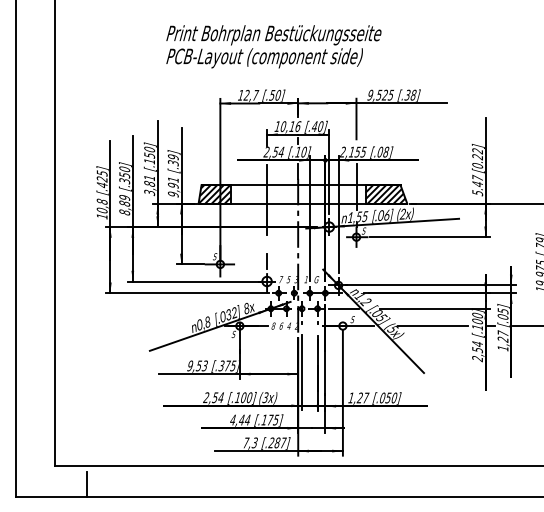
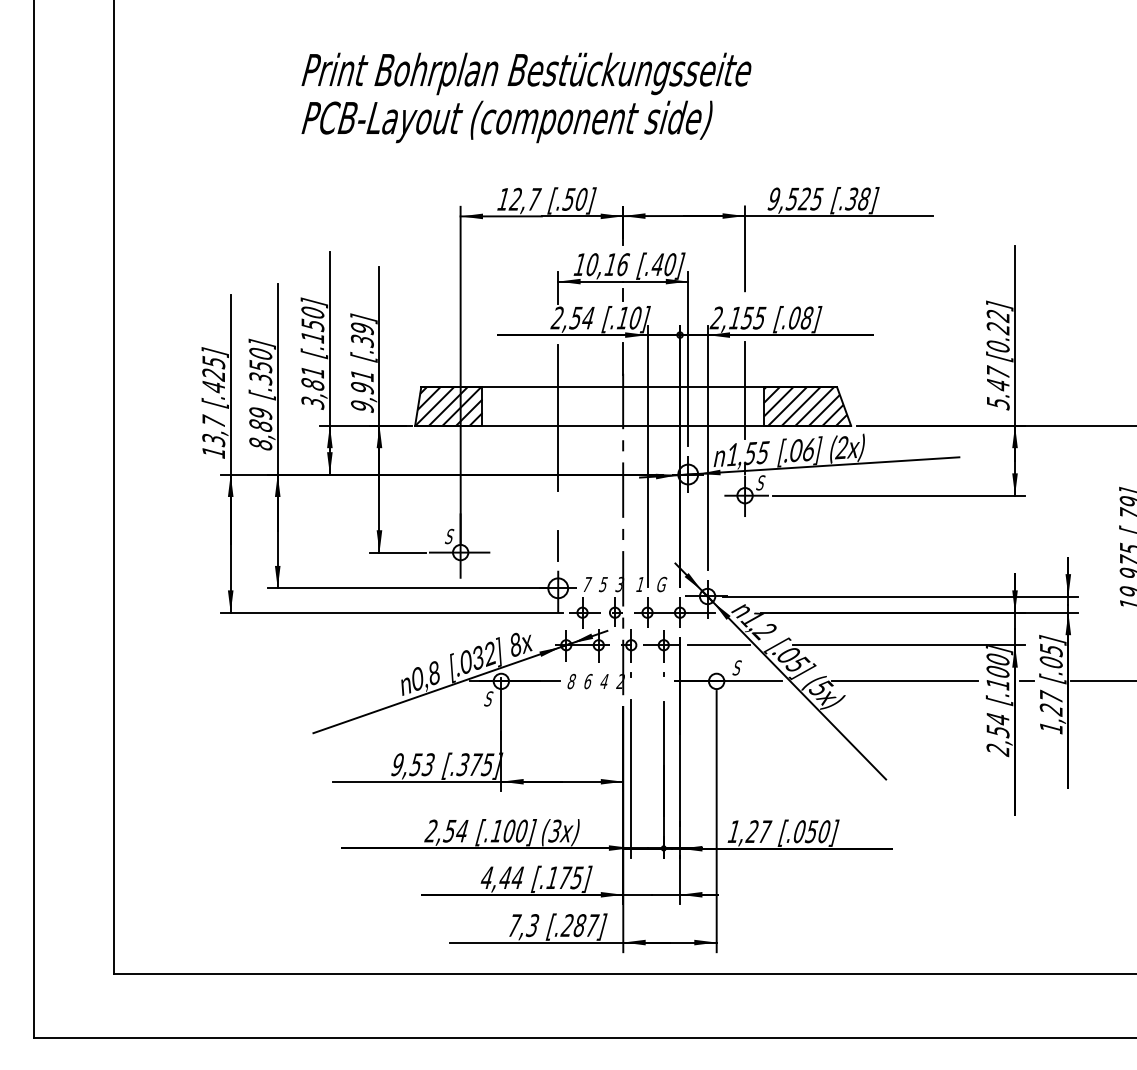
text: (273, 46) -> (525, 97), moved
text: (101, 205) -> (212, 429), 10,8 -> 13,7
line: (86, 484) -> (180, 1012), removed

